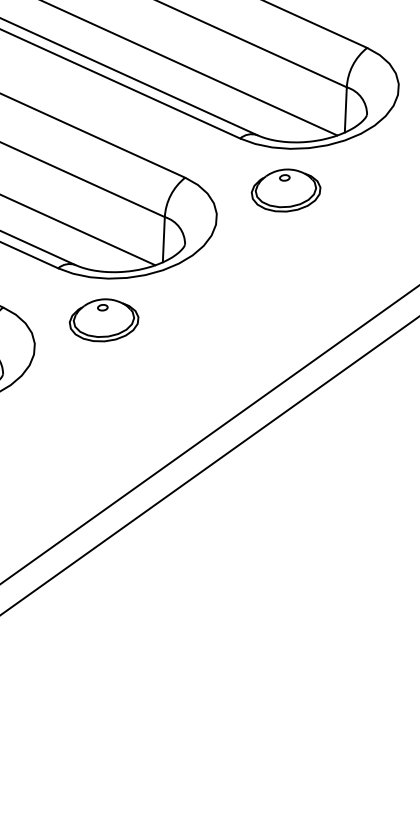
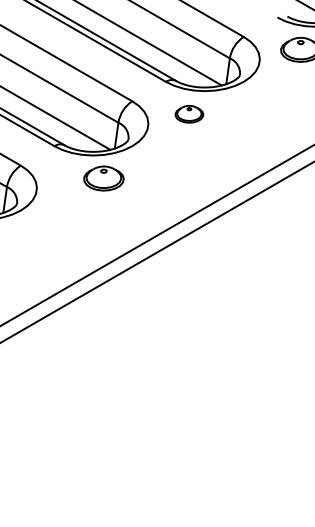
part: (286, 191) -> (189, 114), size x0.7
part: (103, 320) -> (103, 178), moved

